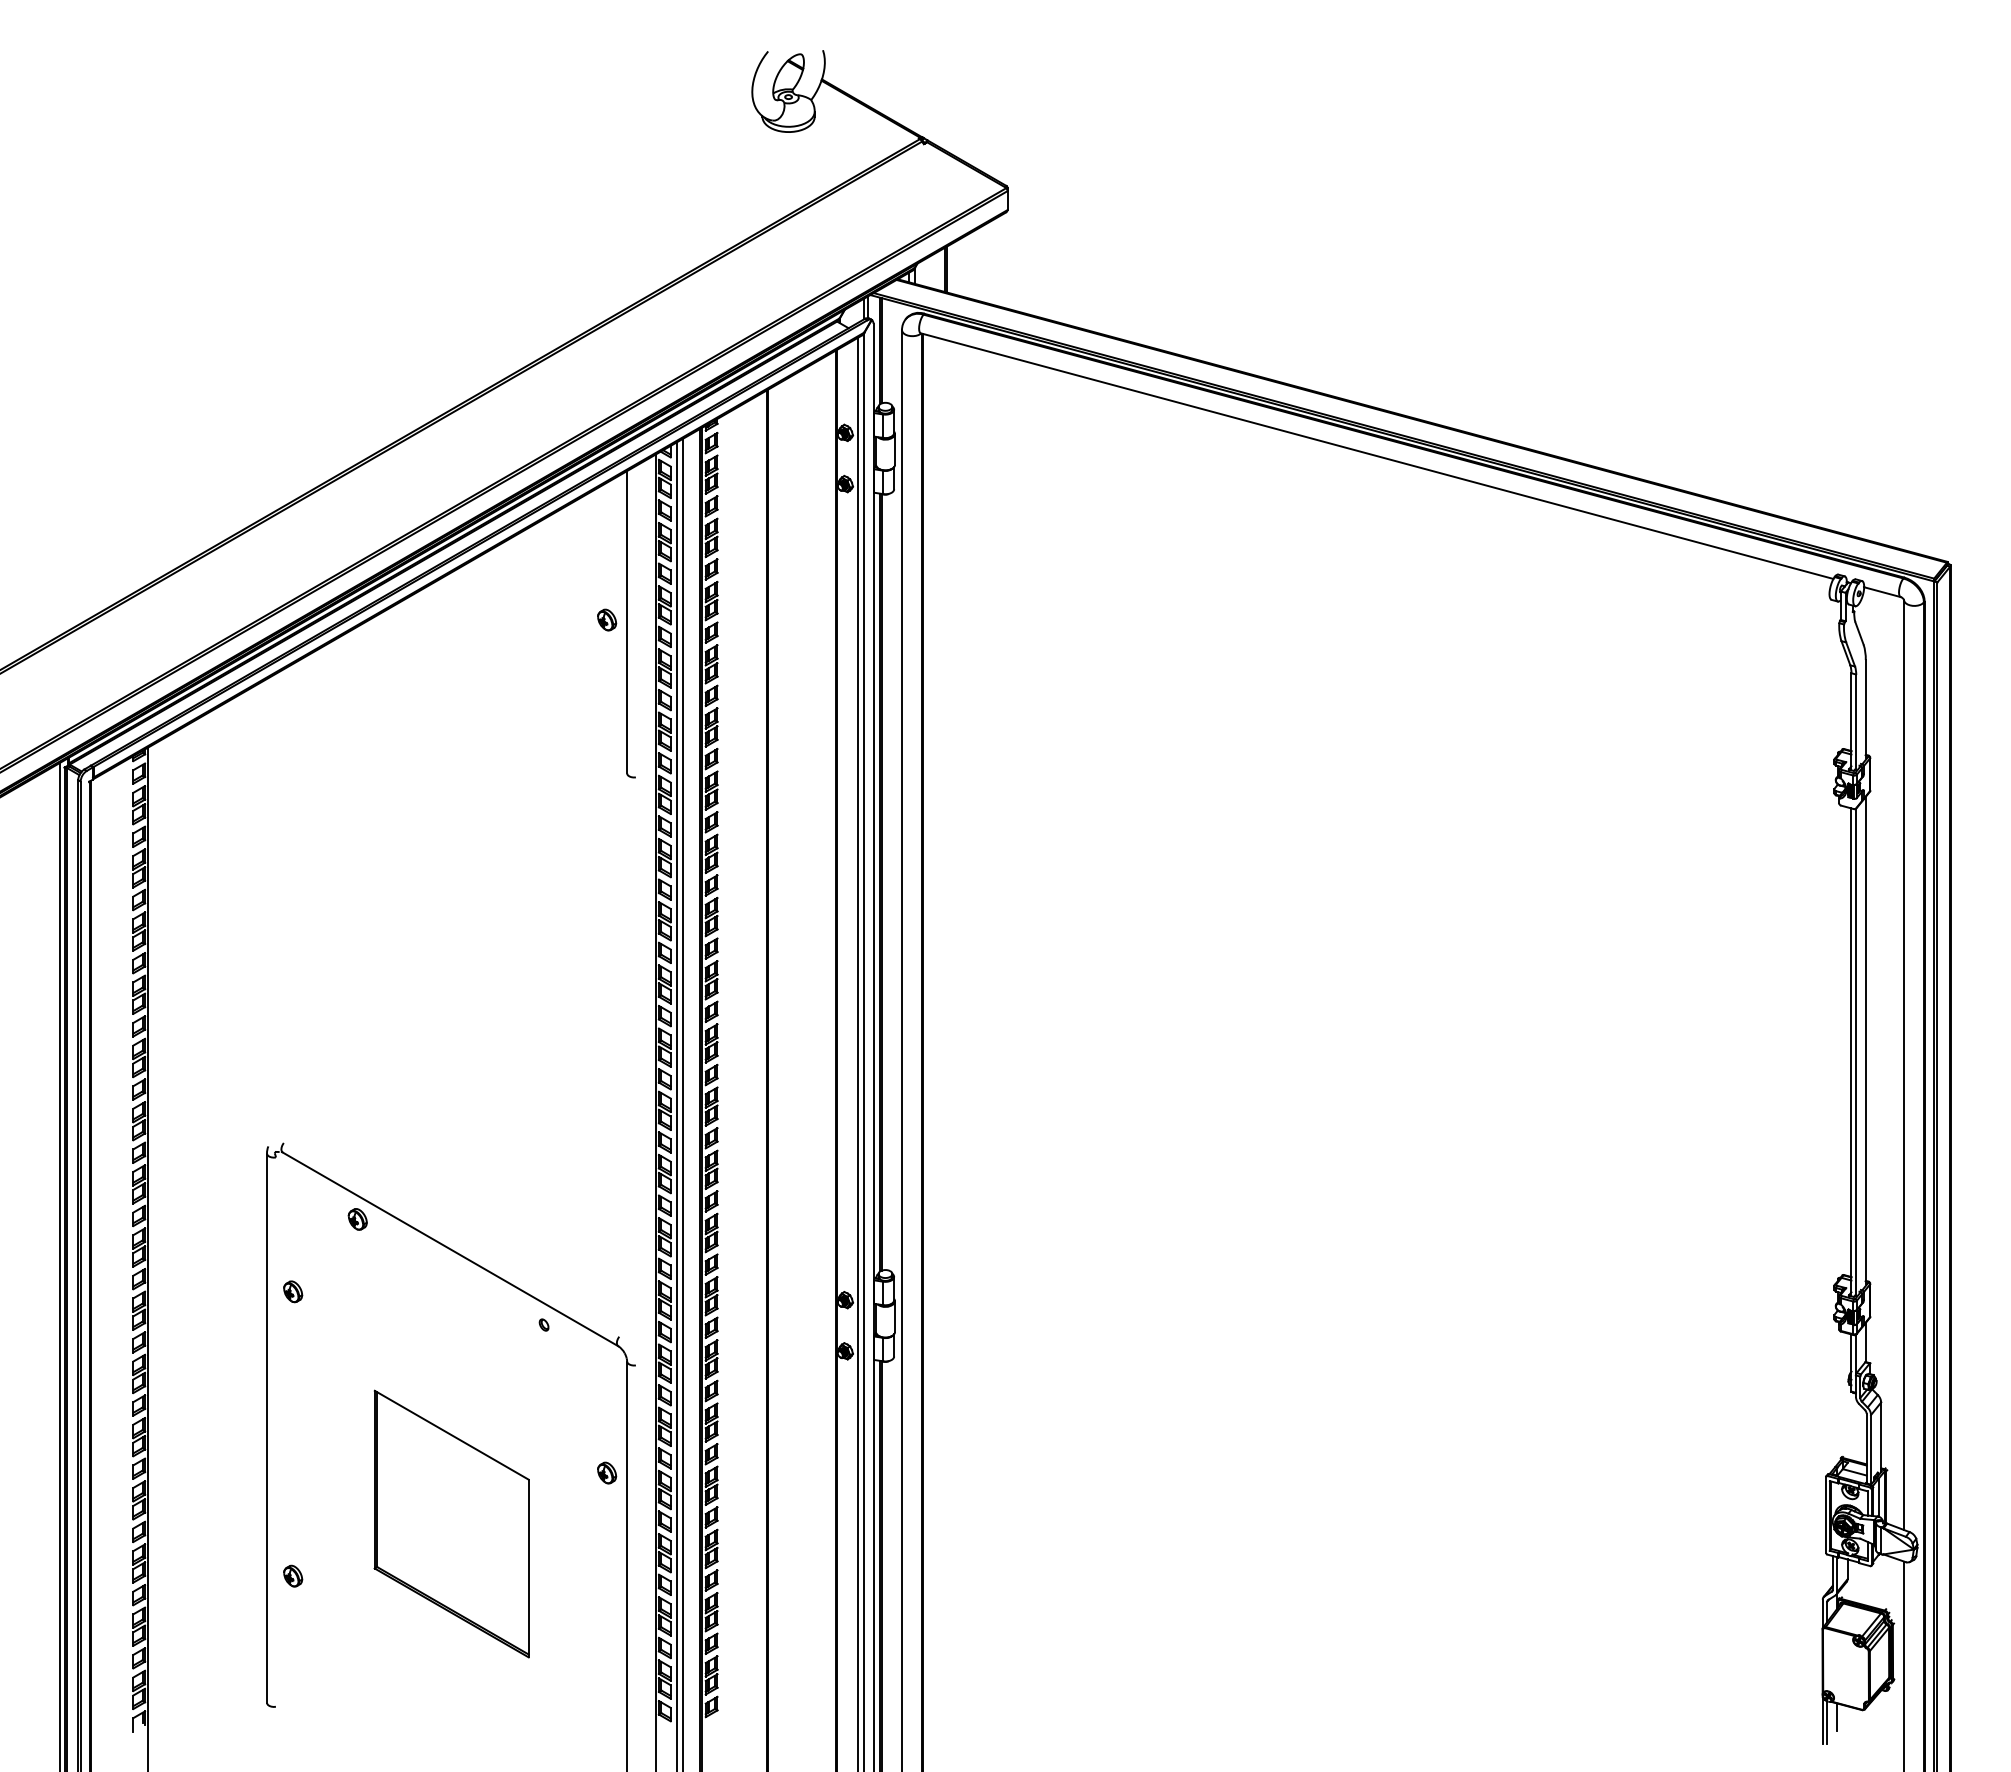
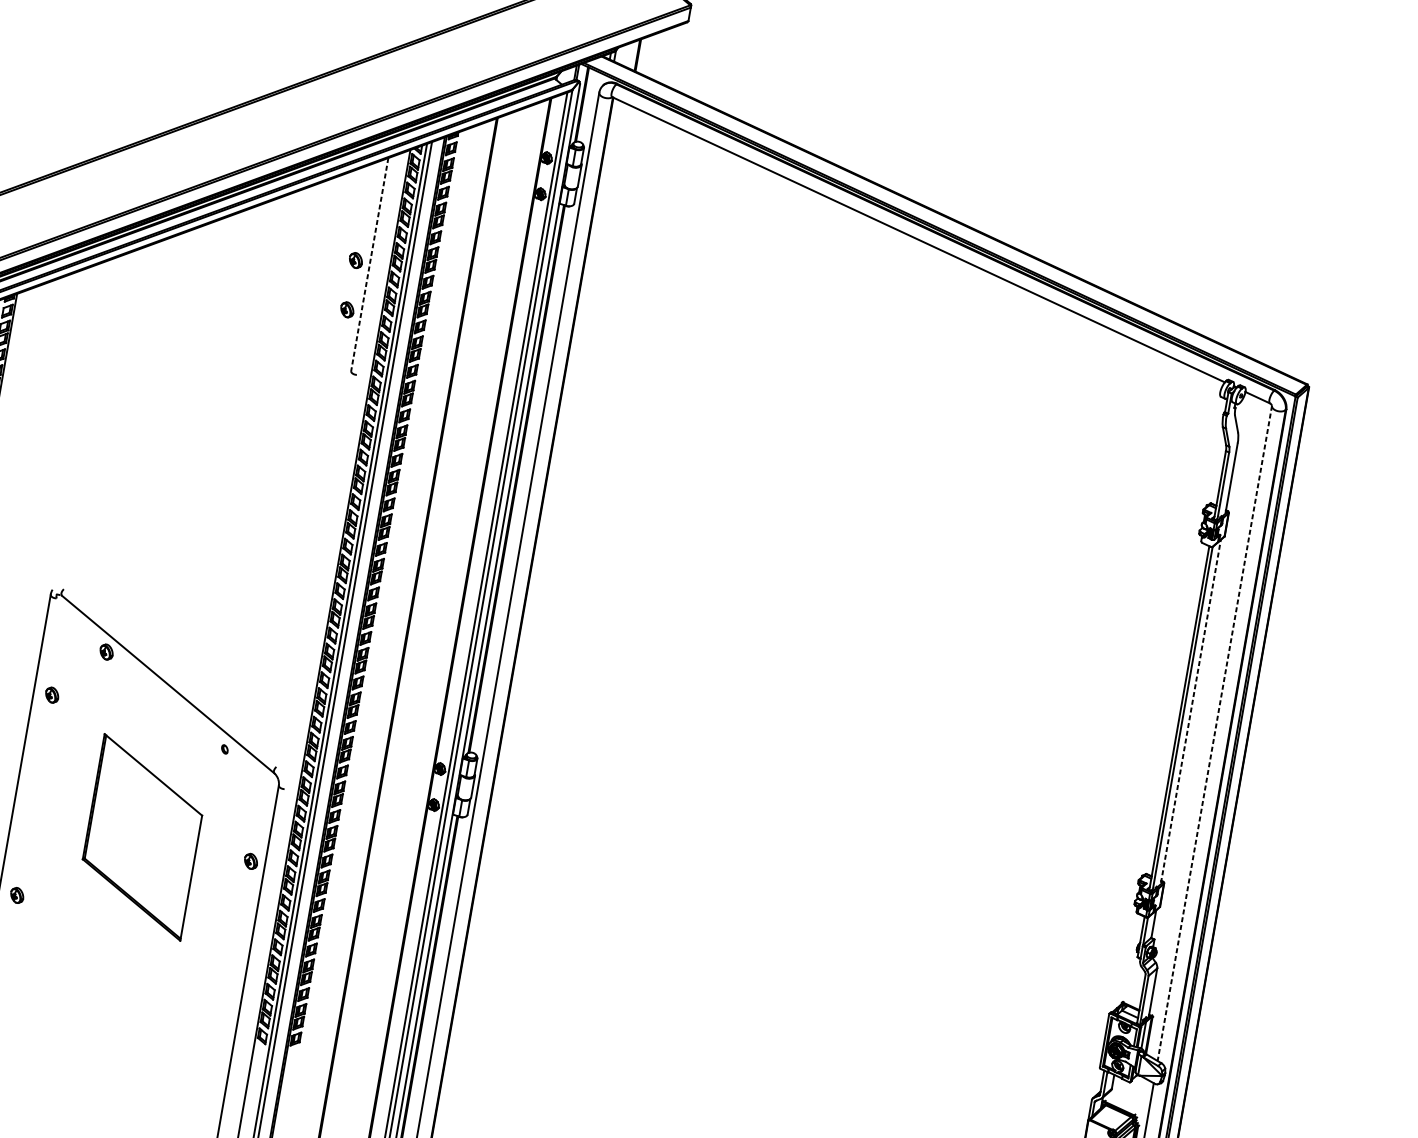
line: (627, 622) -> (370, 264), solid -> dashed
part: (607, 689) -> (347, 309), added
line: (1865, 1040) -> (1190, 711), solid -> dashed
line: (1904, 1065) -> (1215, 733), solid -> dashed
part: (451, 1523) -> (142, 836), moved

